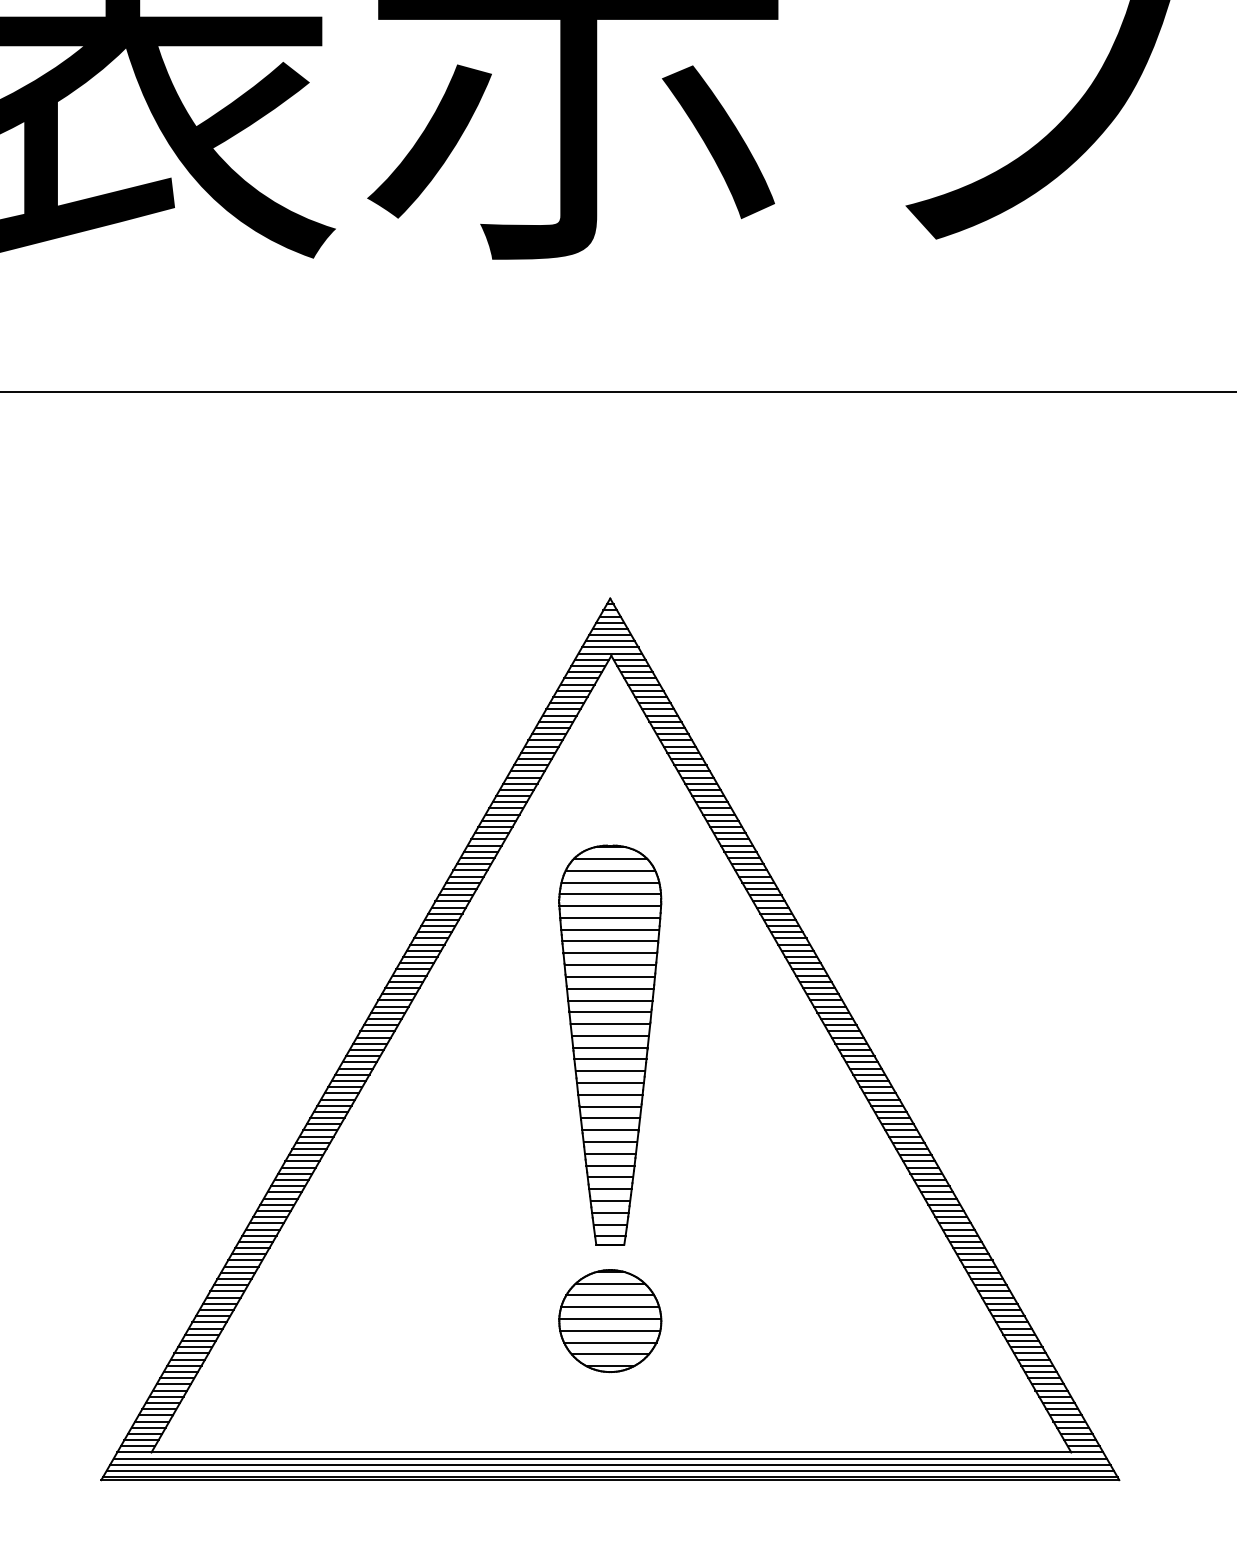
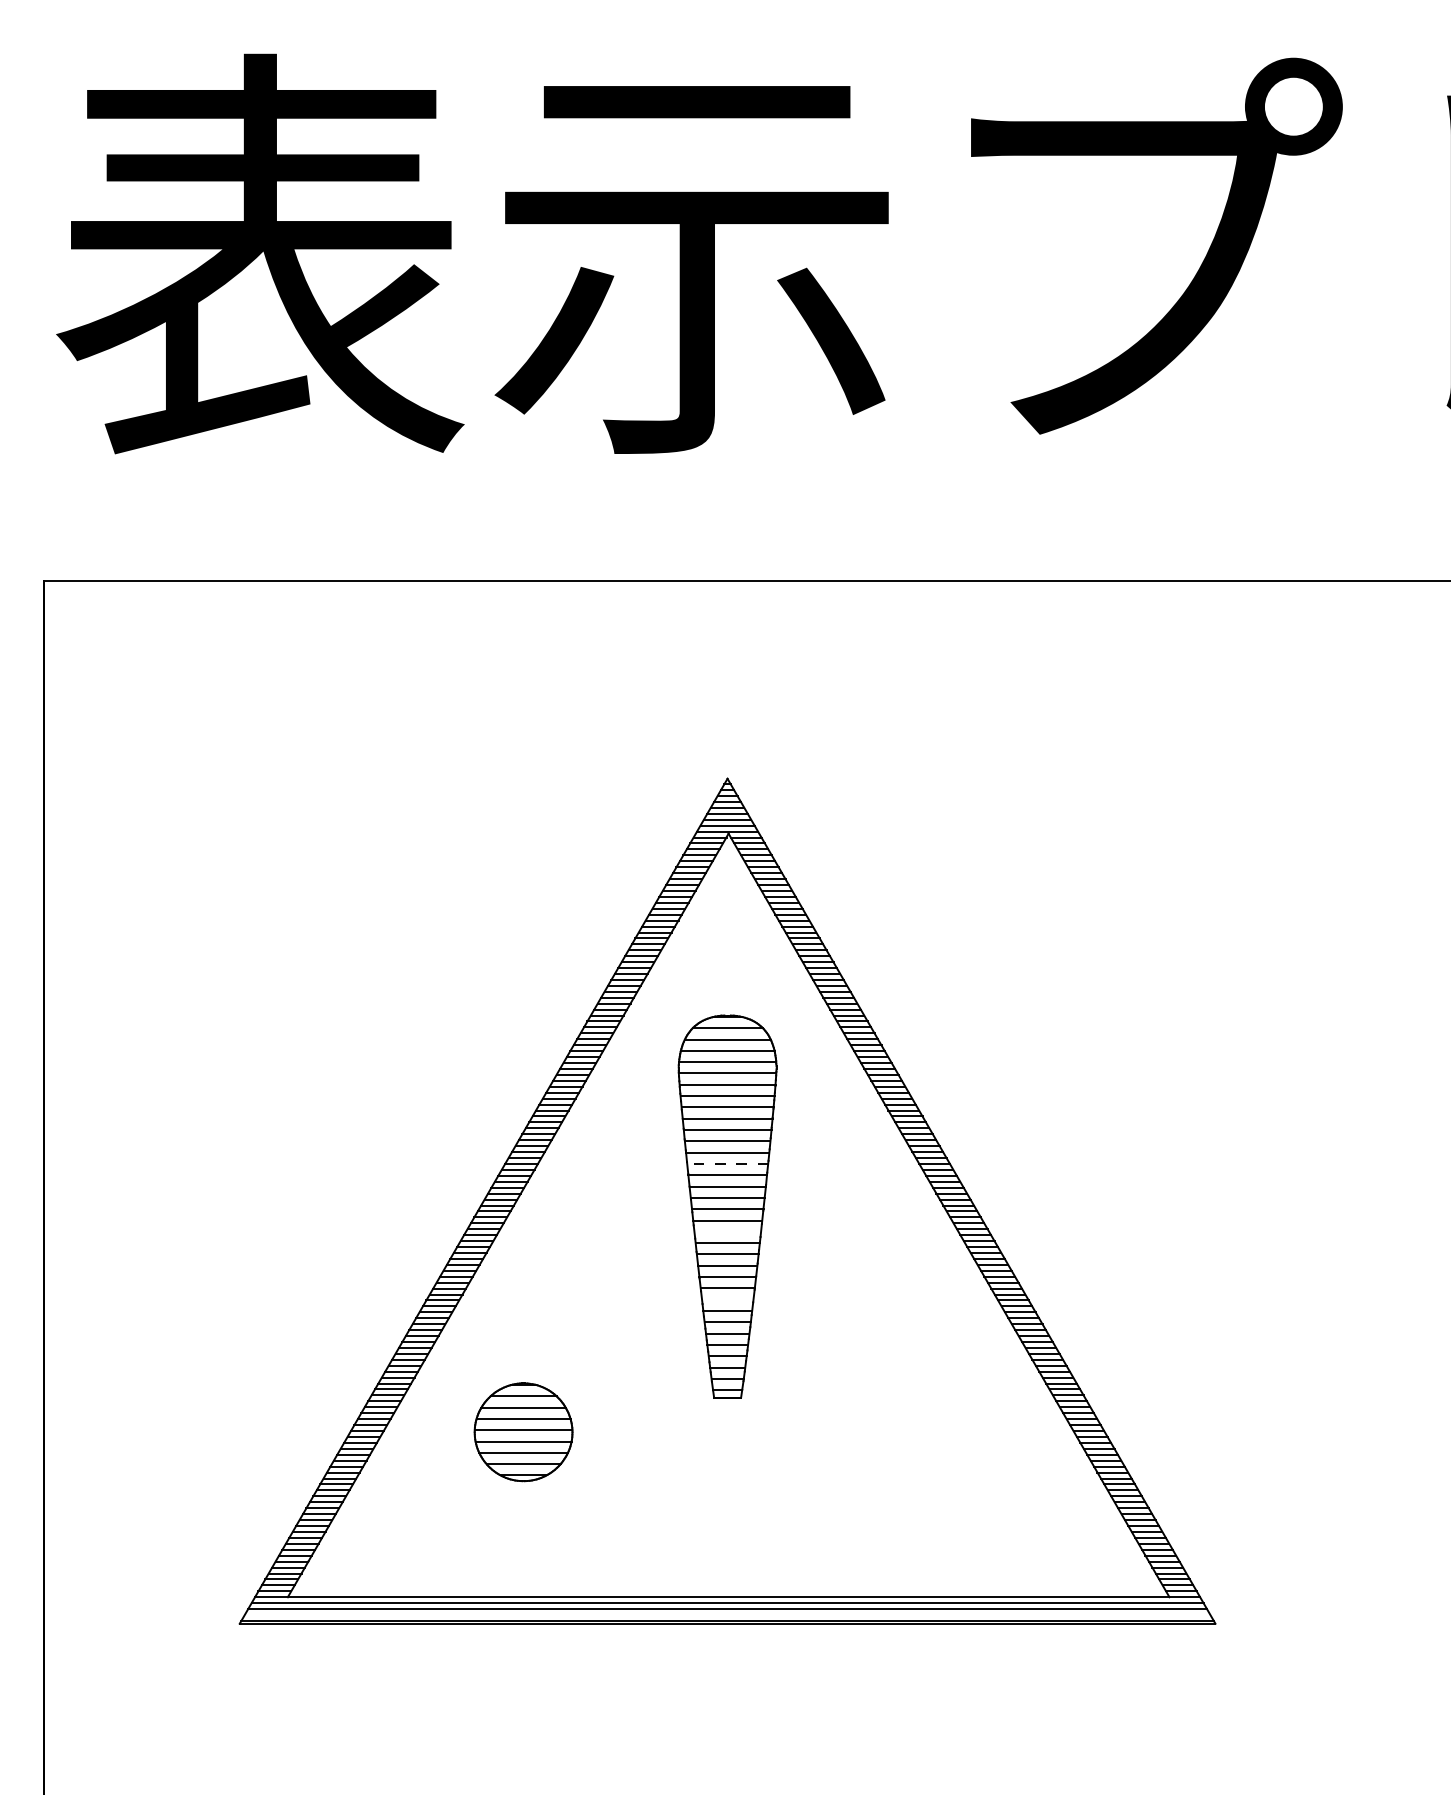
line: (610, 1001) -> (727, 1164), solid -> dashed
line: (610, 1070) -> (727, 1231), removed
line: (610, 1141) -> (727, 1299), removed
part: (610, 1321) -> (523, 1432), moved
line: (610, 1471) -> (727, 1615), removed

